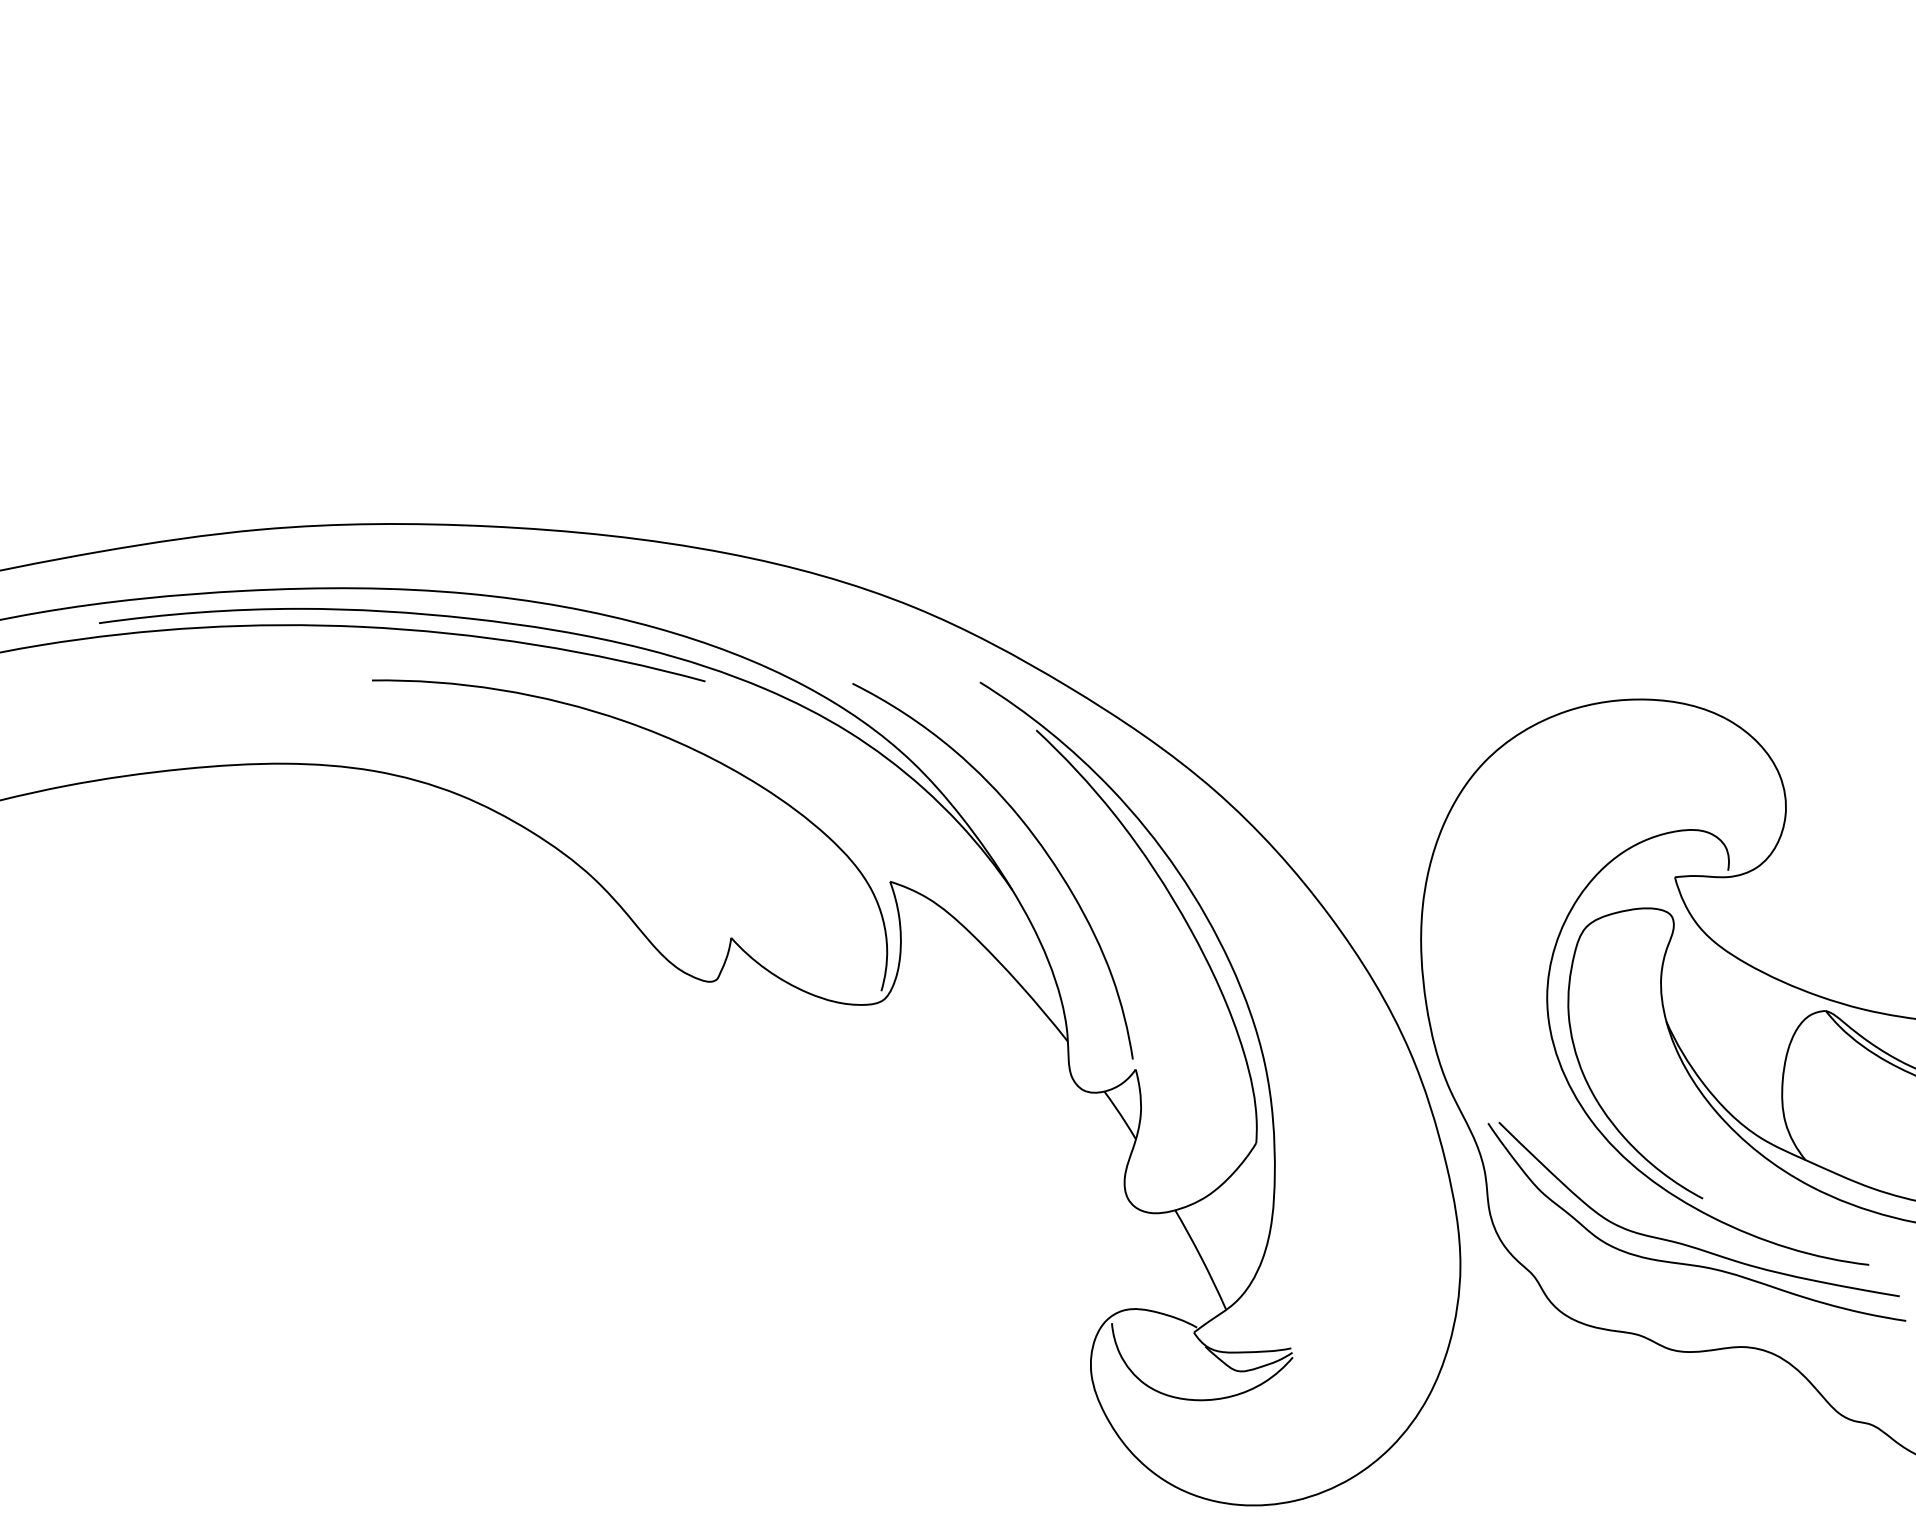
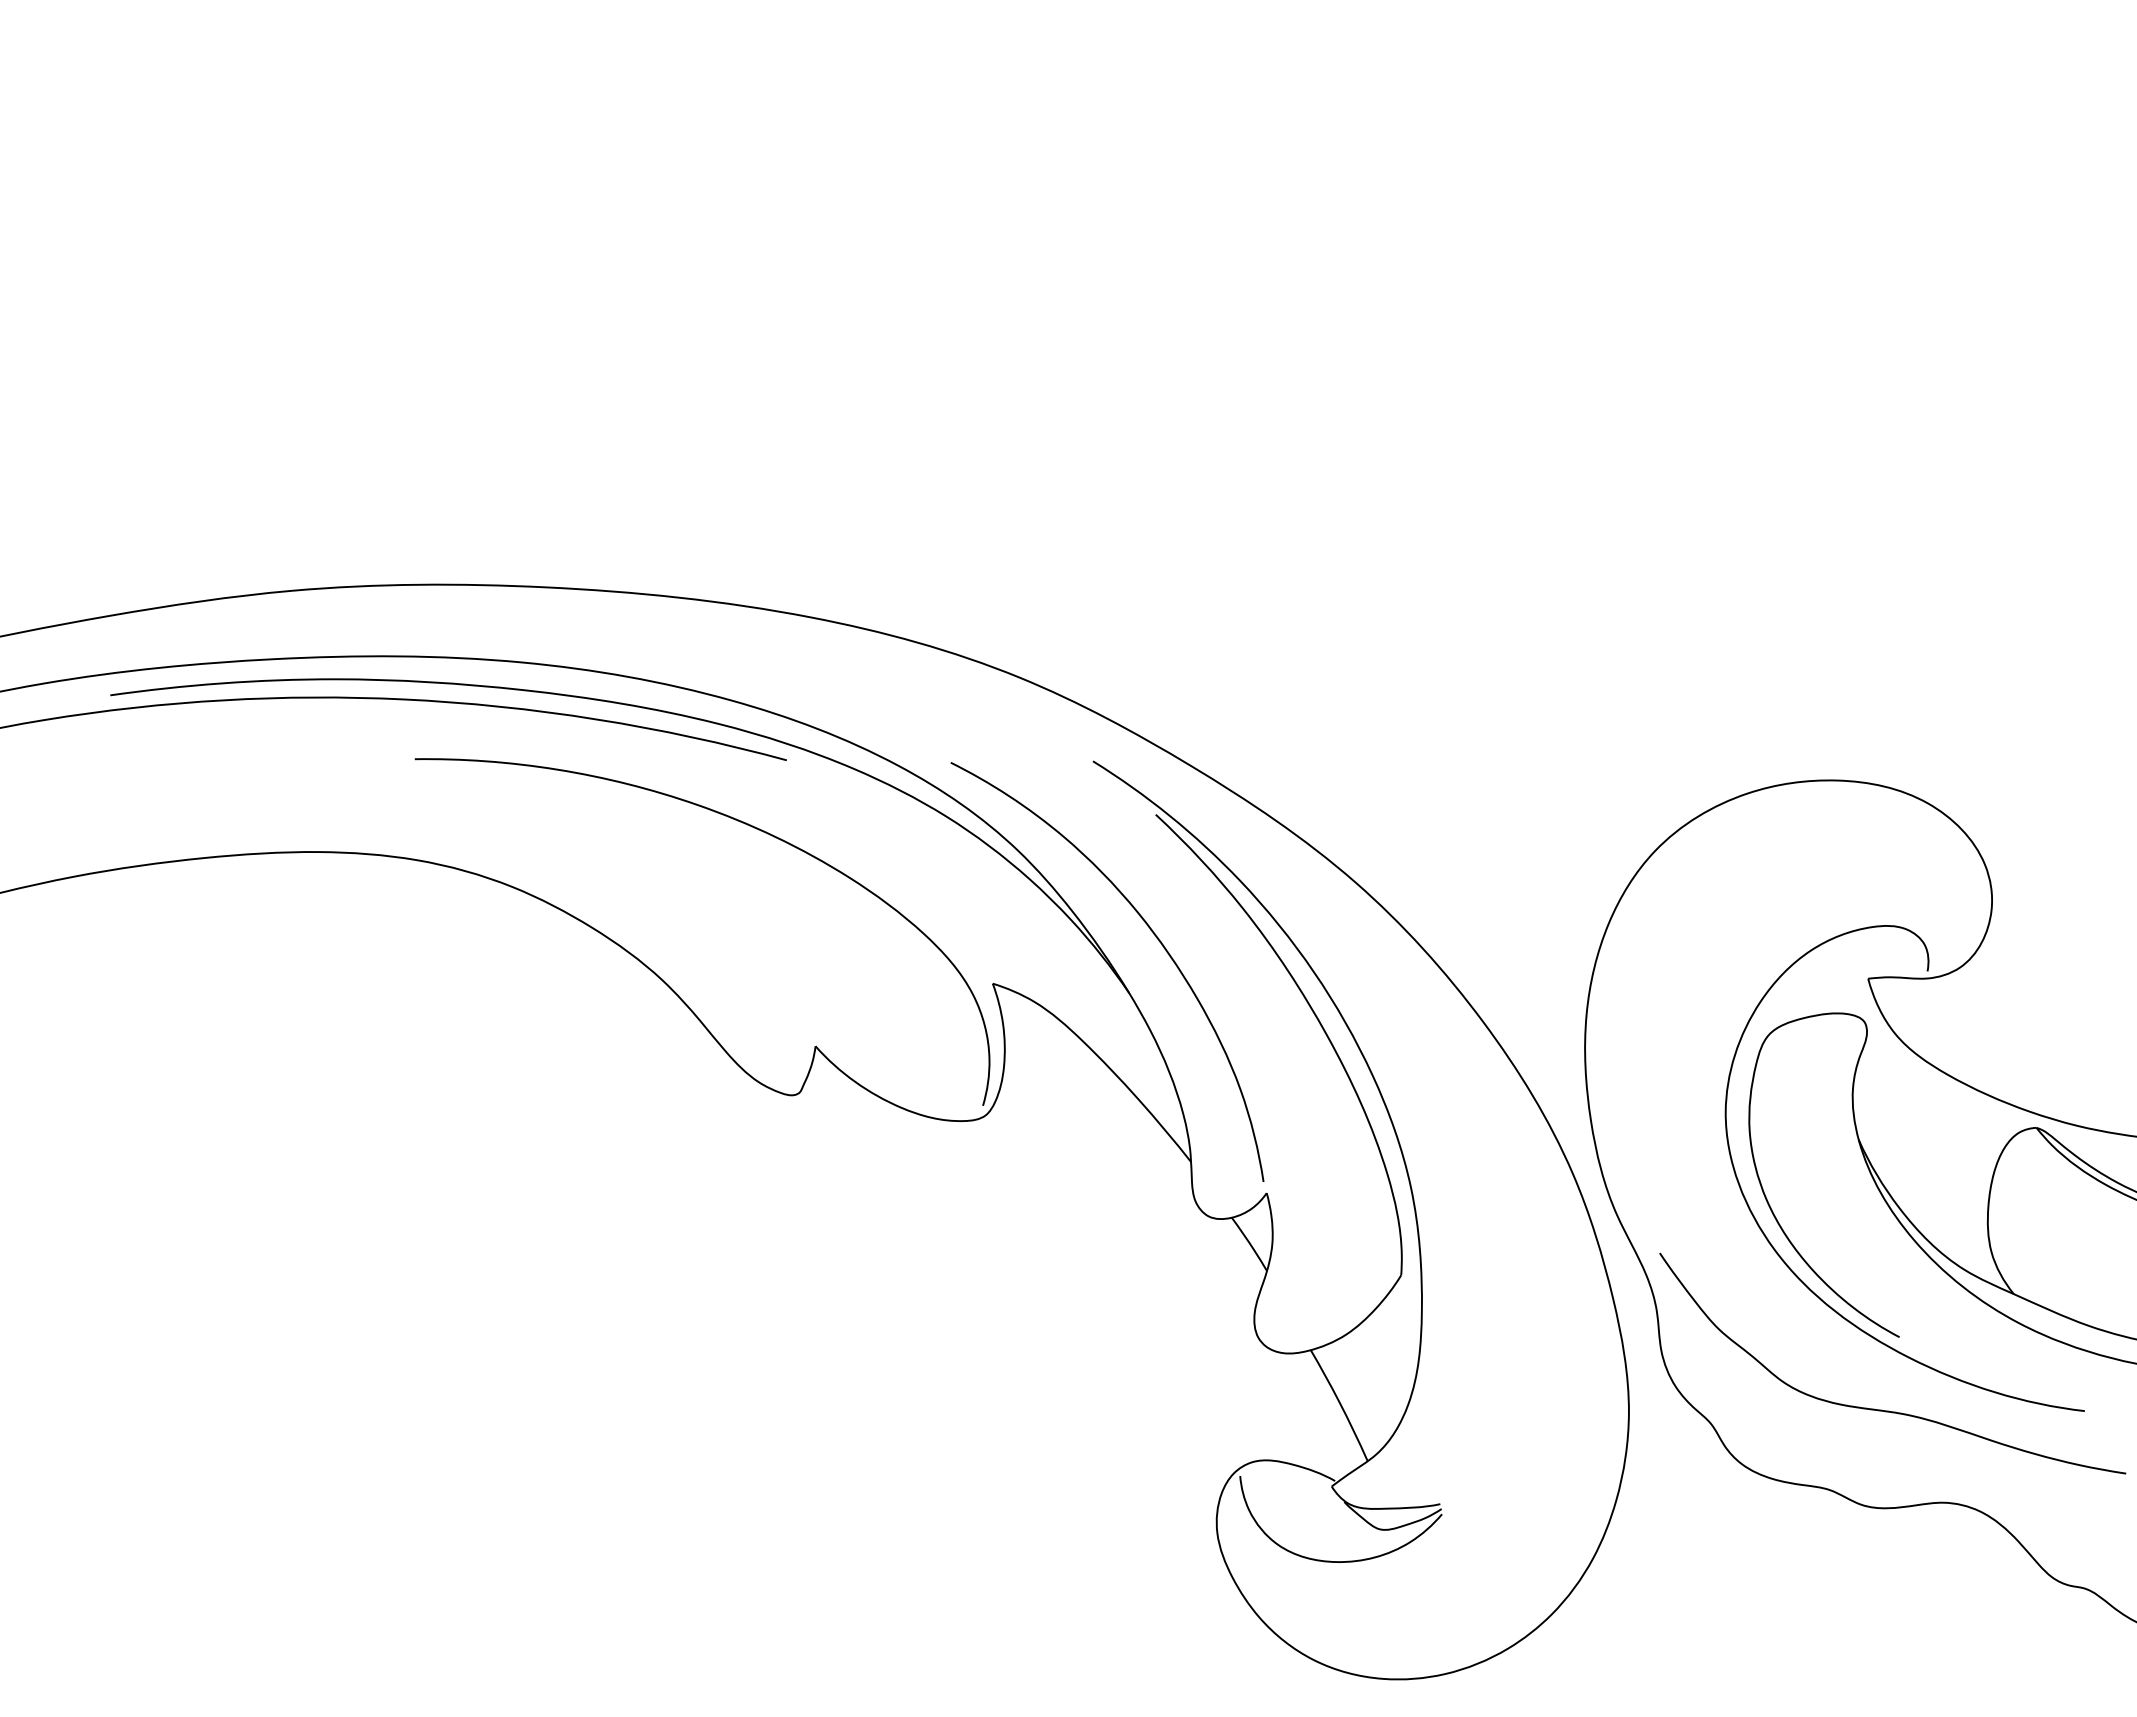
curve: (1687, 1244) -> (1882, 1388), removed

